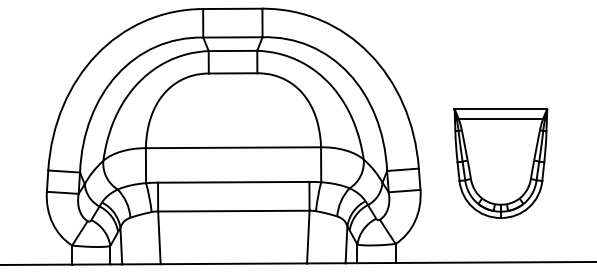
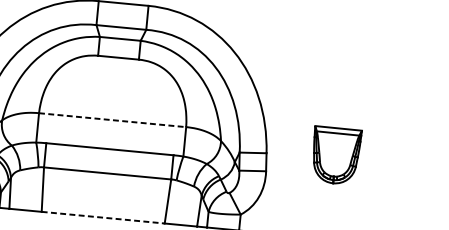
line: (233, 147) -> (112, 119), solid -> dashed
part: (500, 163) -> (335, 155), size x0.6
line: (234, 263) -> (103, 217), solid -> dashed

